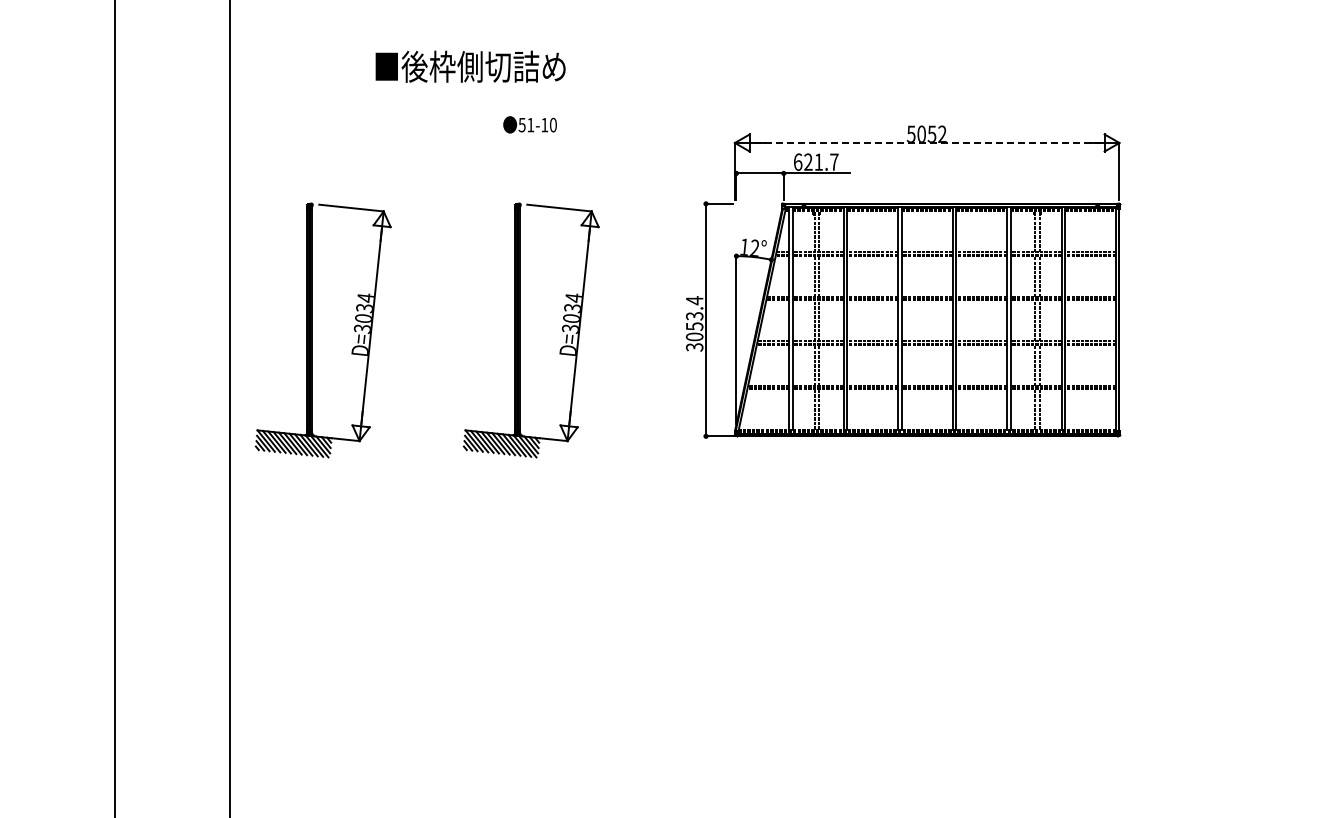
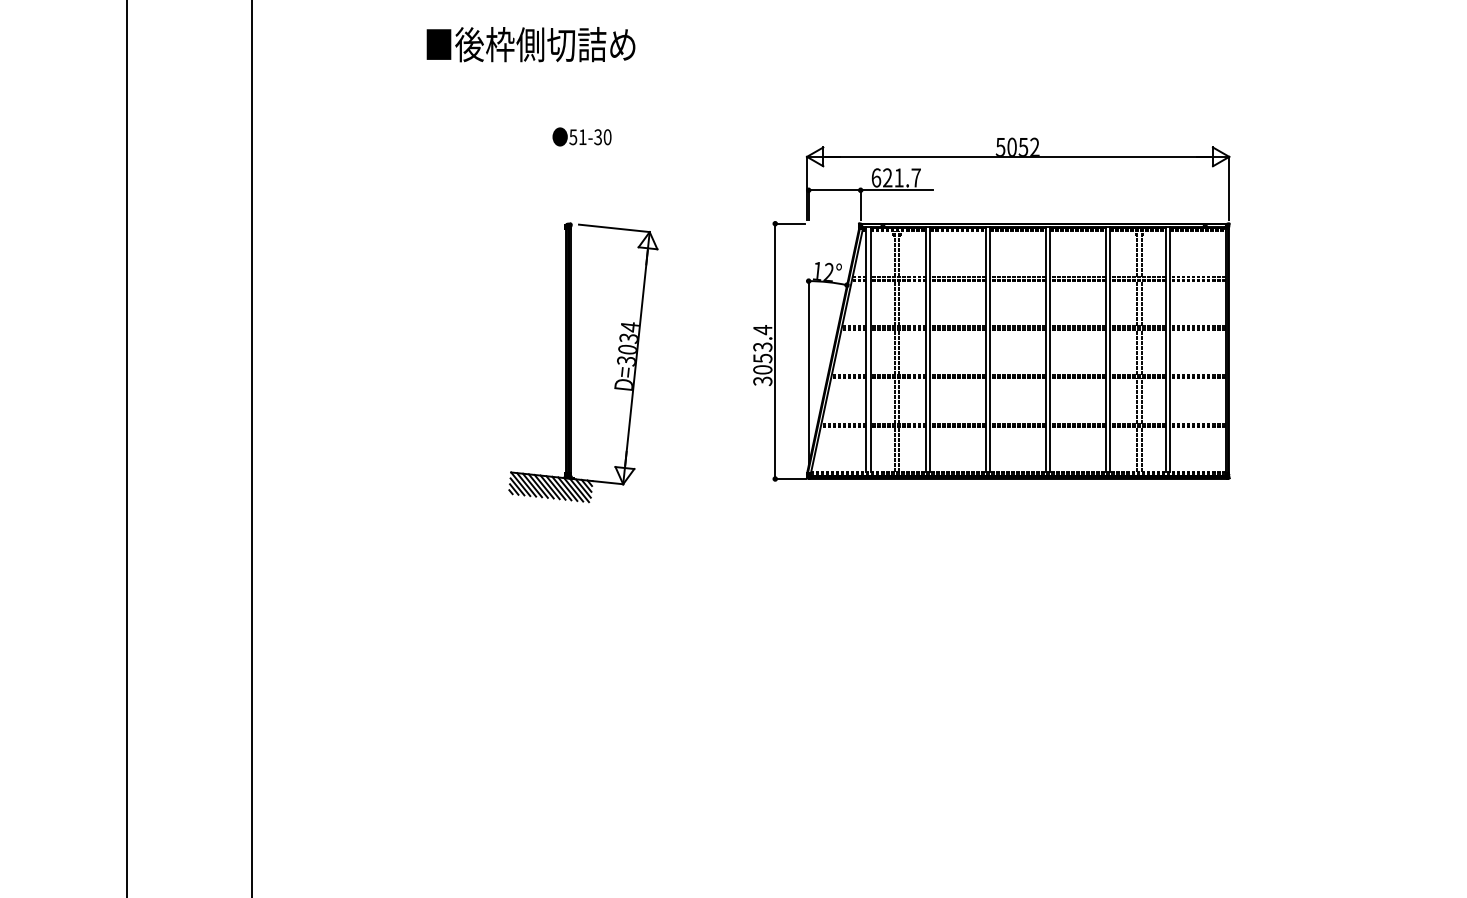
text: (470, 66) -> (530, 44), moved
text: (544, 124) -> (597, 136), 51-10 -> 51-30
line: (926, 142) -> (1017, 156), dashed -> solid
part: (312, 330) -> (343, 362), removed

